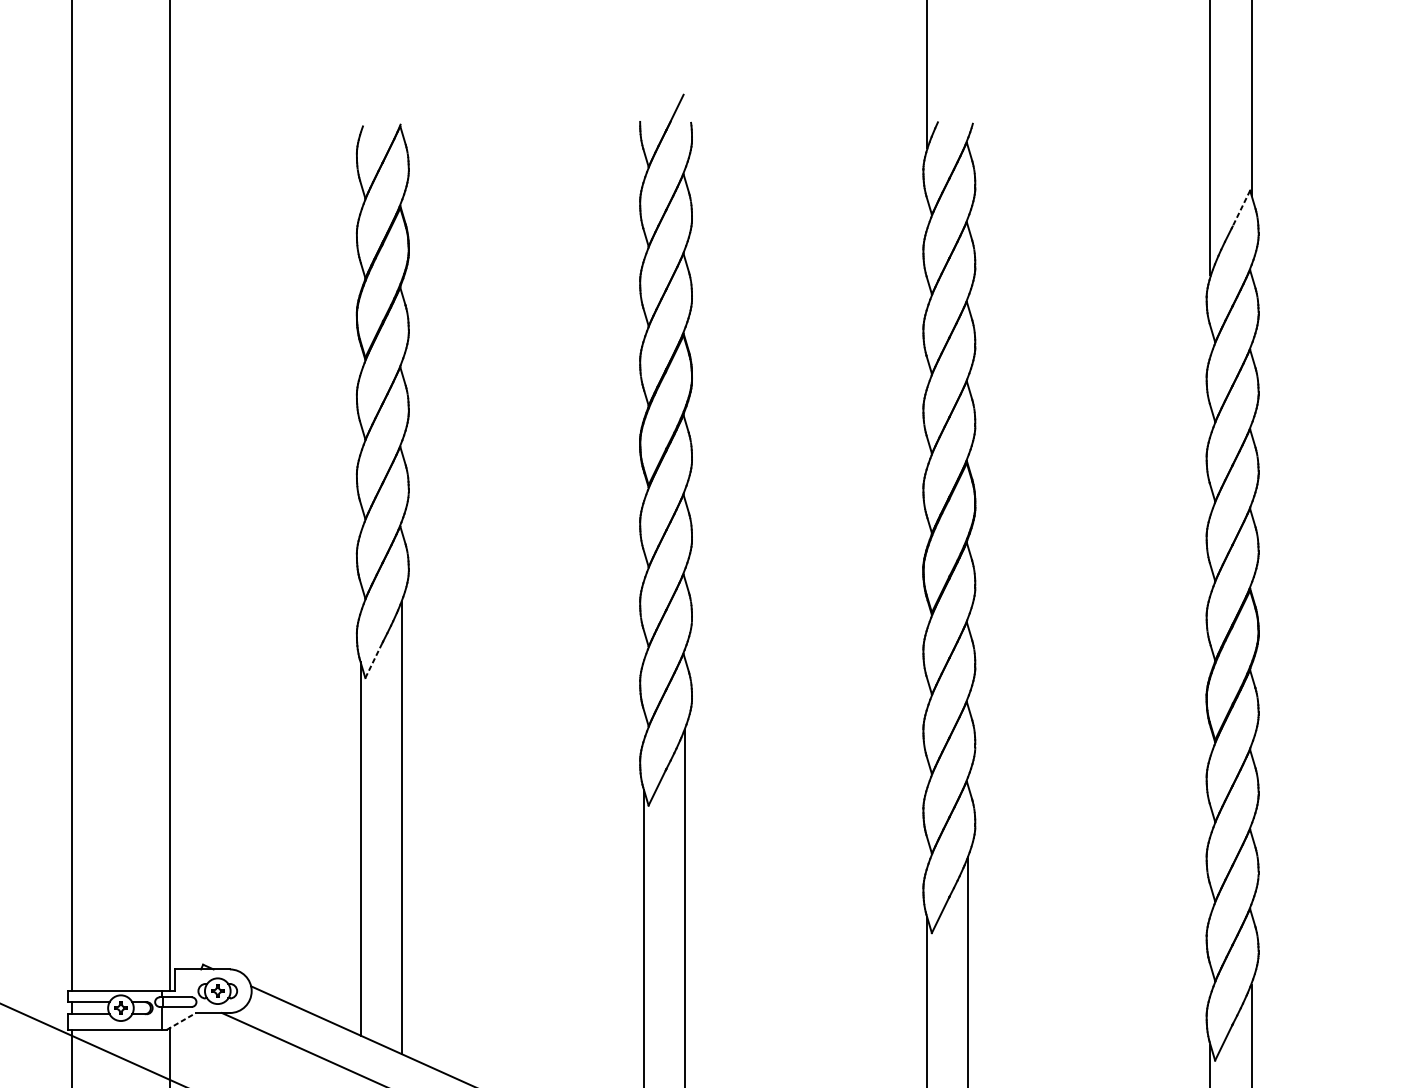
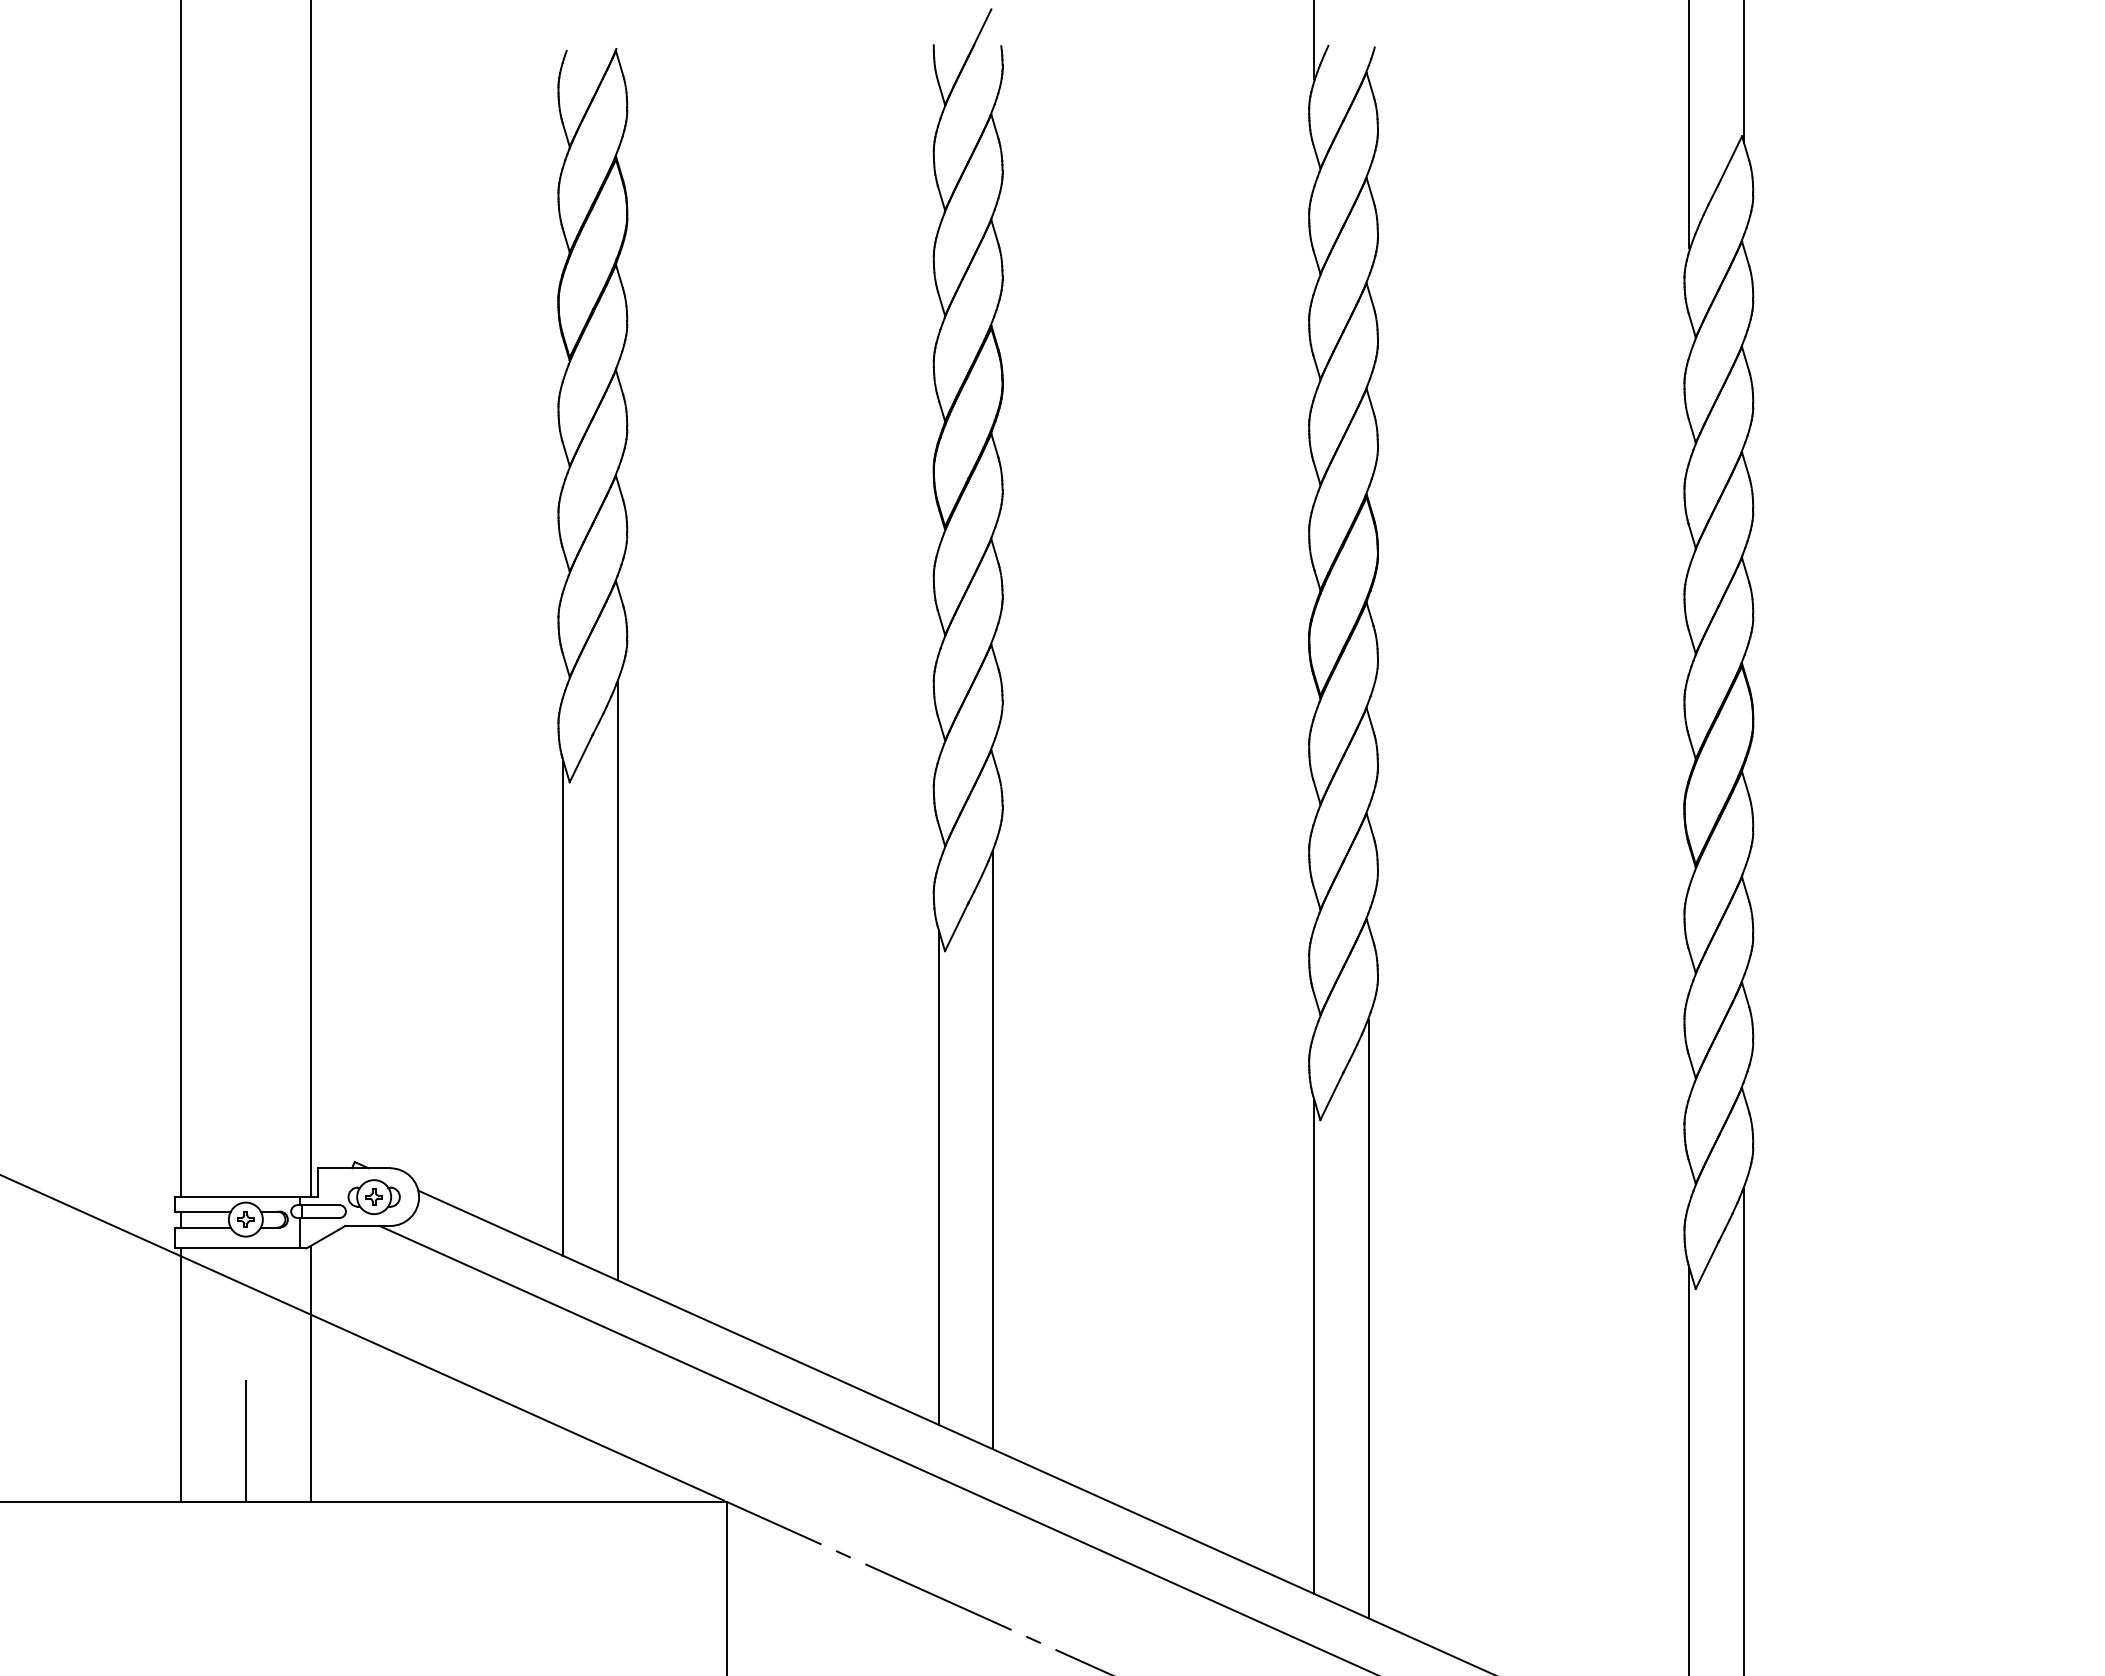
line: (1241, 208) -> (1730, 160), dashed -> solid
line: (374, 659) -> (581, 757), dashed -> solid
line: (181, 1021) -> (326, 1237), dashed -> solid

